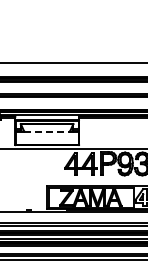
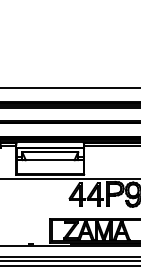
line: (47, 131) -> (50, 160), dashed -> solid

